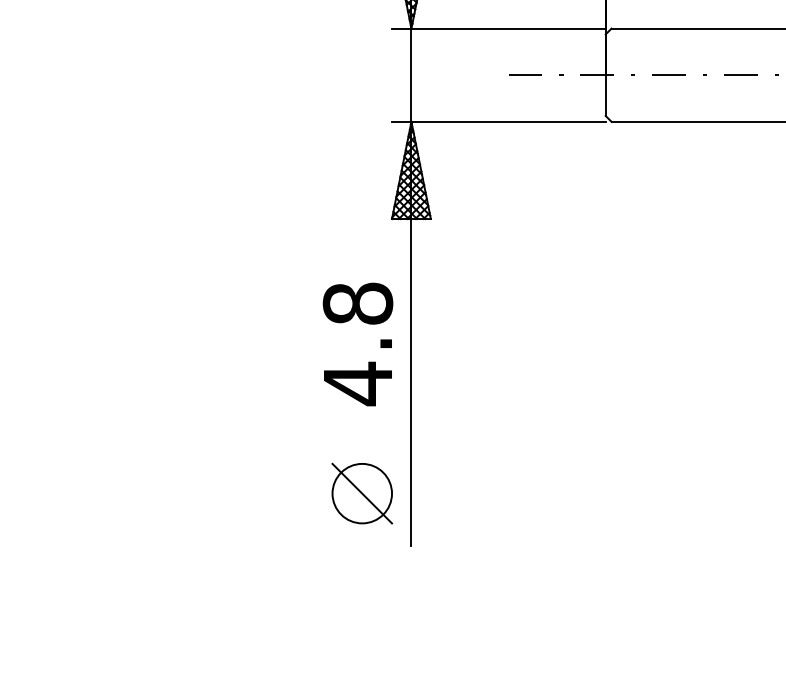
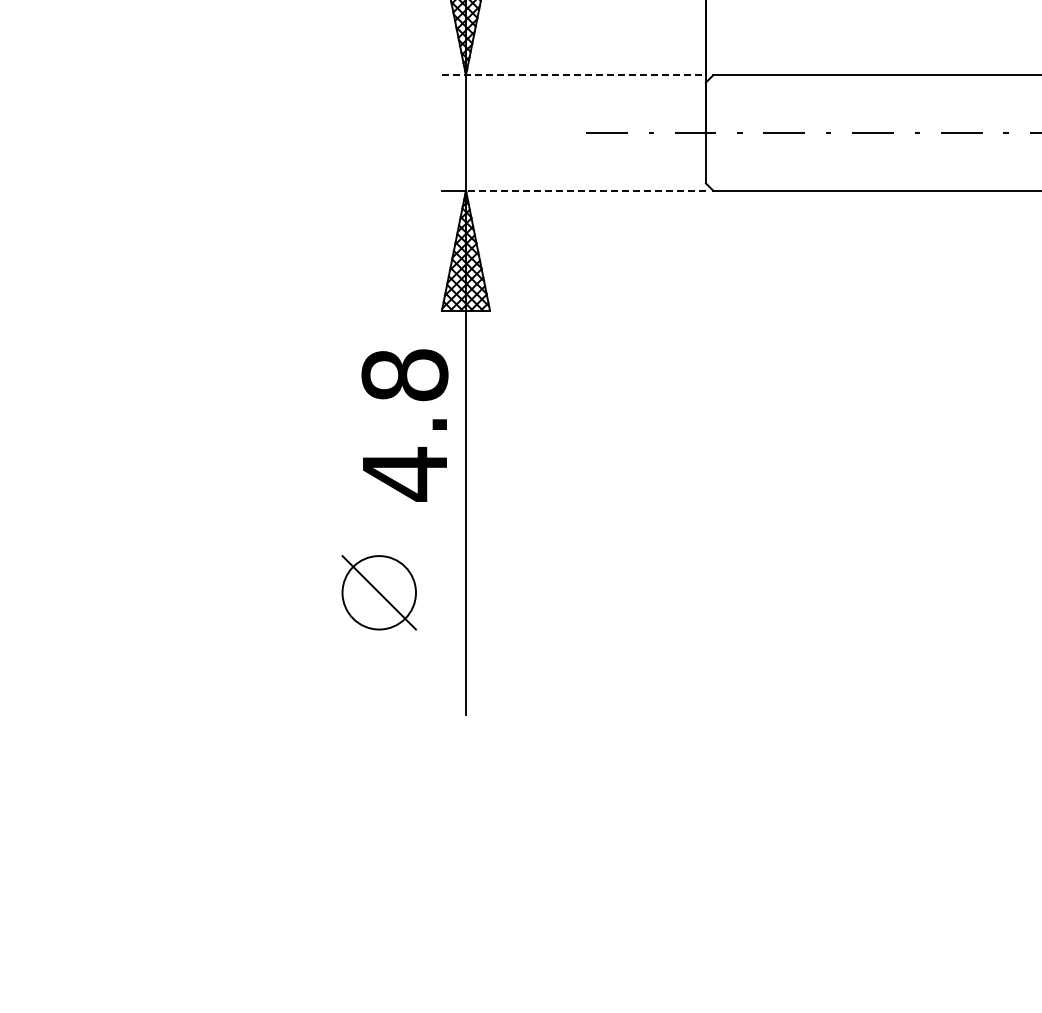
line: (498, 28) -> (573, 75), solid -> dashed
line: (508, 121) -> (585, 190), solid -> dashed
text: (357, 344) -> (404, 425), moved
part: (362, 493) -> (379, 592), moved

